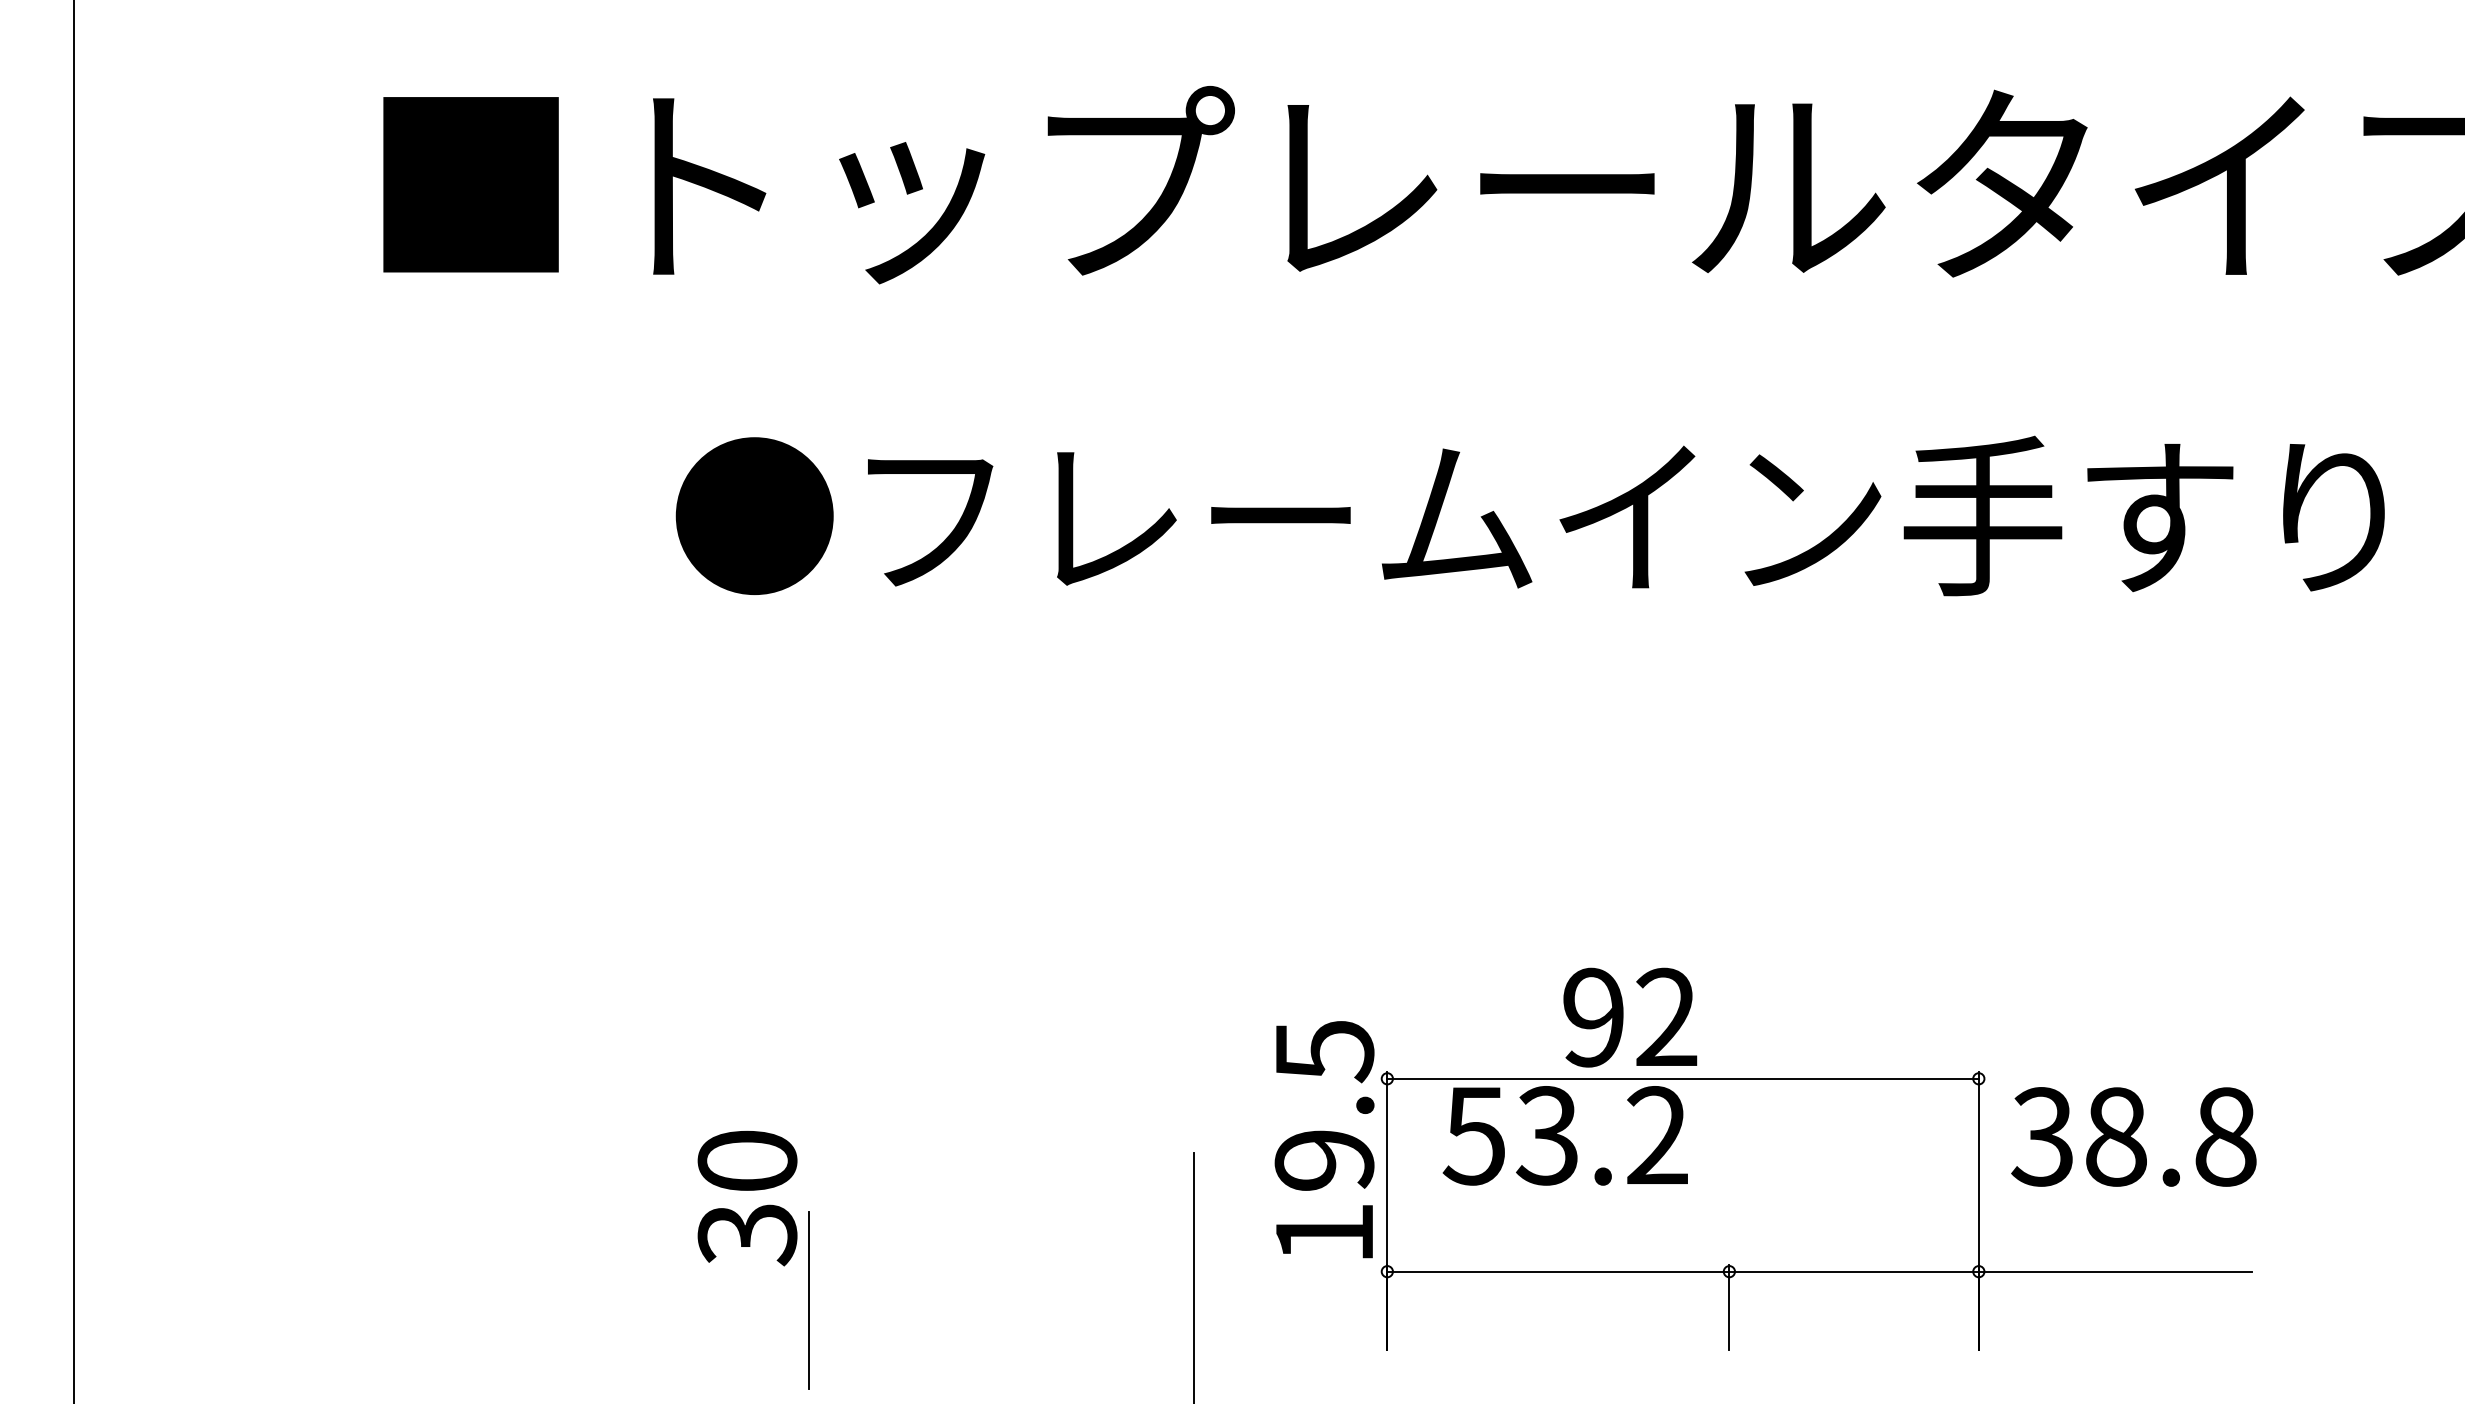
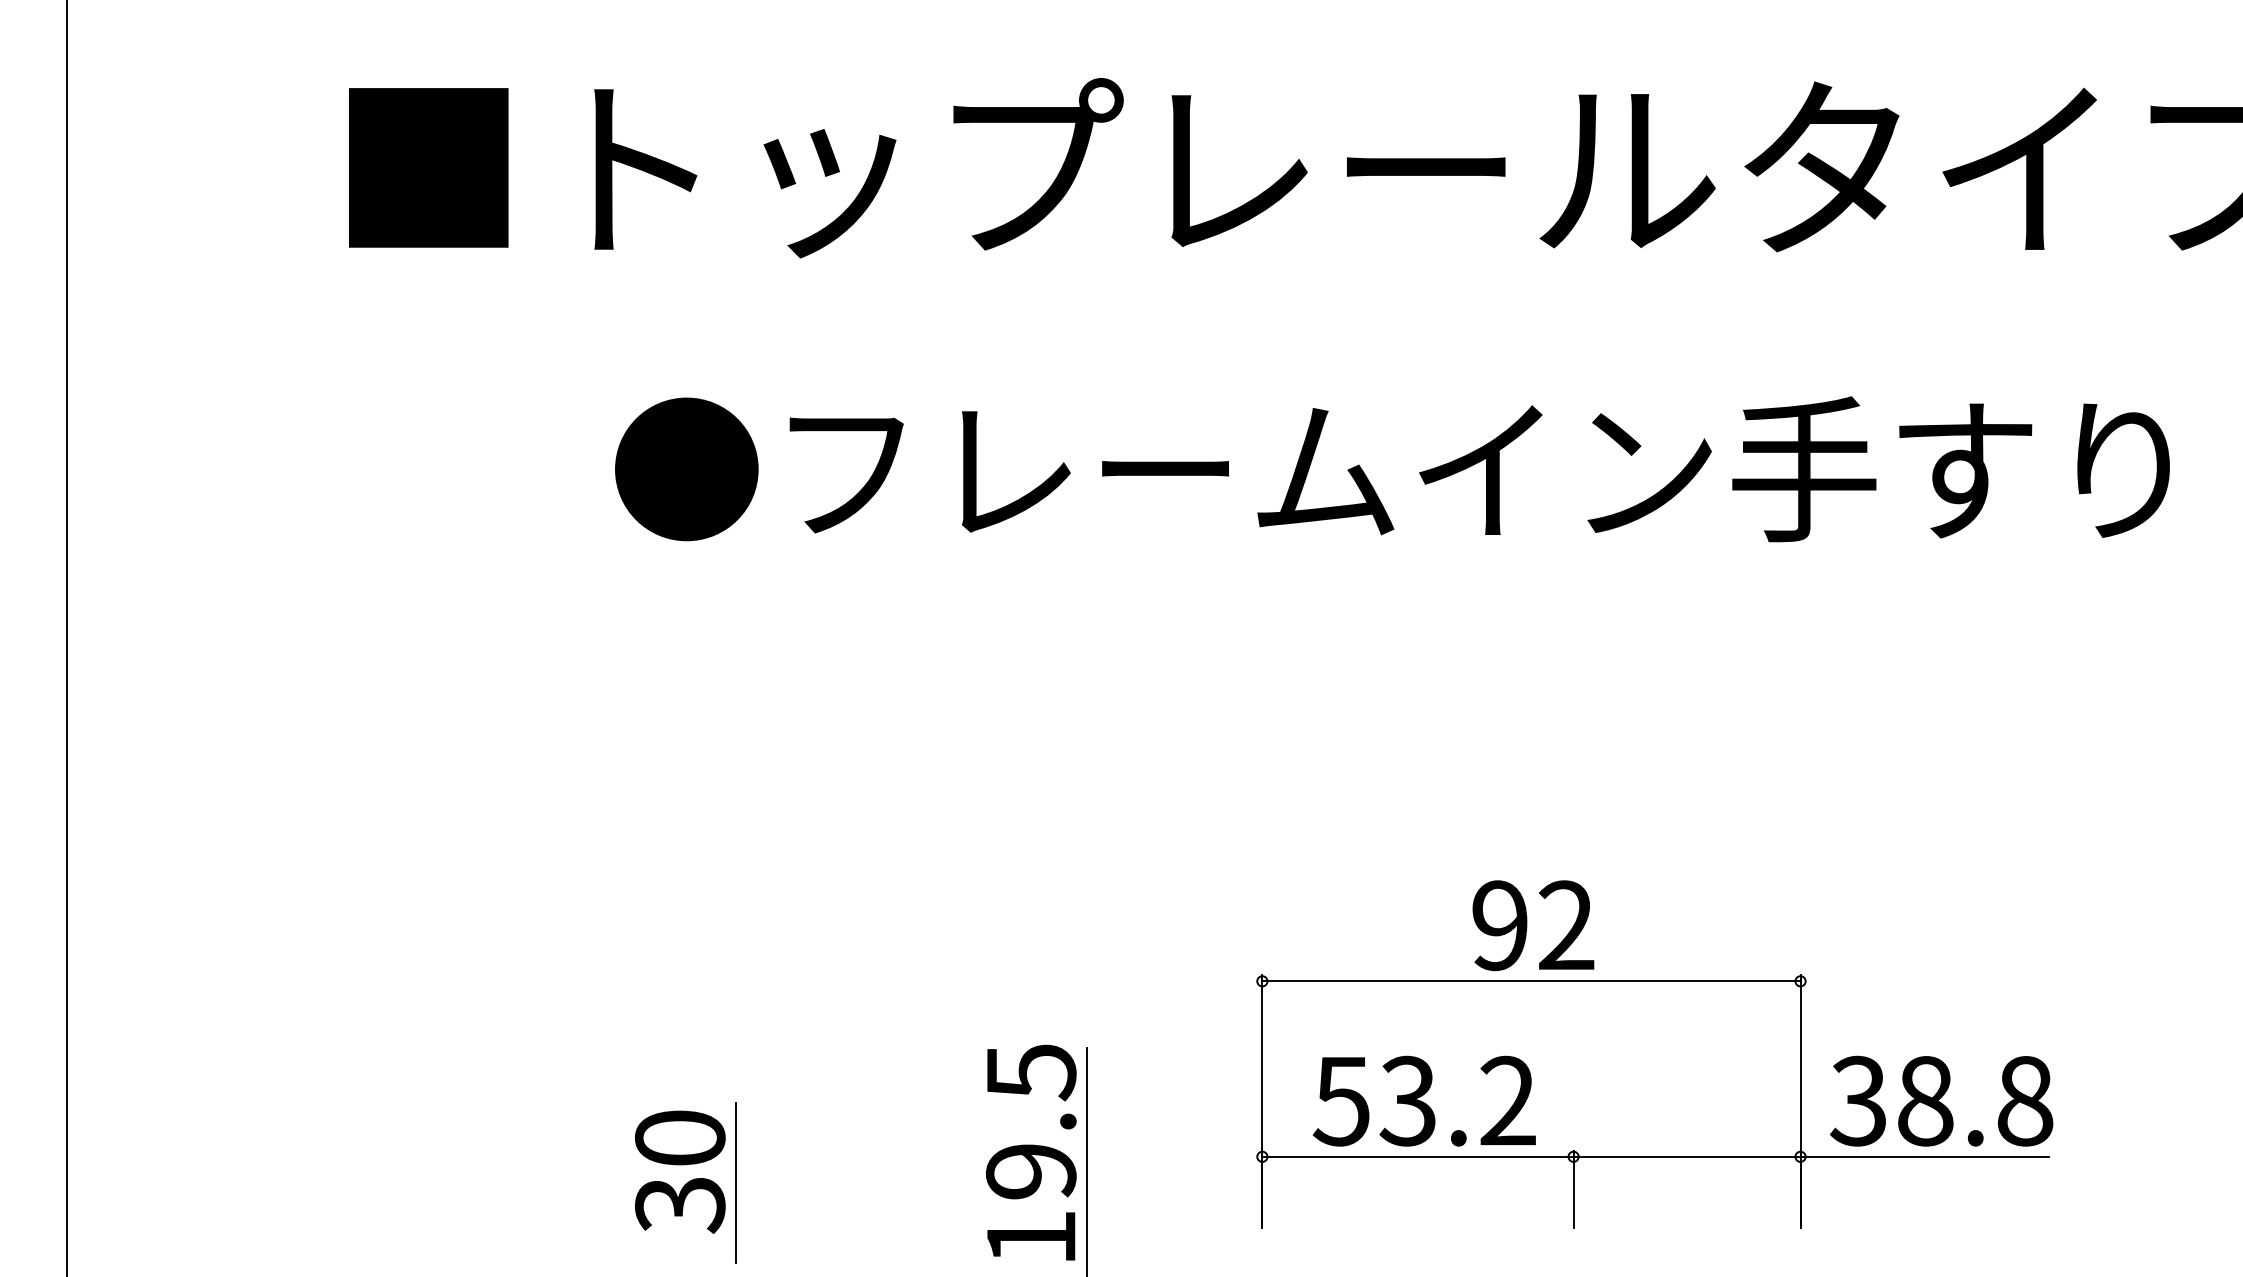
text: (1630, 1017) -> (1533, 925), moved
text: (1564, 1135) -> (1423, 1100), moved
text: (2133, 1136) -> (1941, 1100), moved
text: (1324, 1139) -> (1031, 1152), moved
text: (747, 1197) -> (680, 1171), moved

